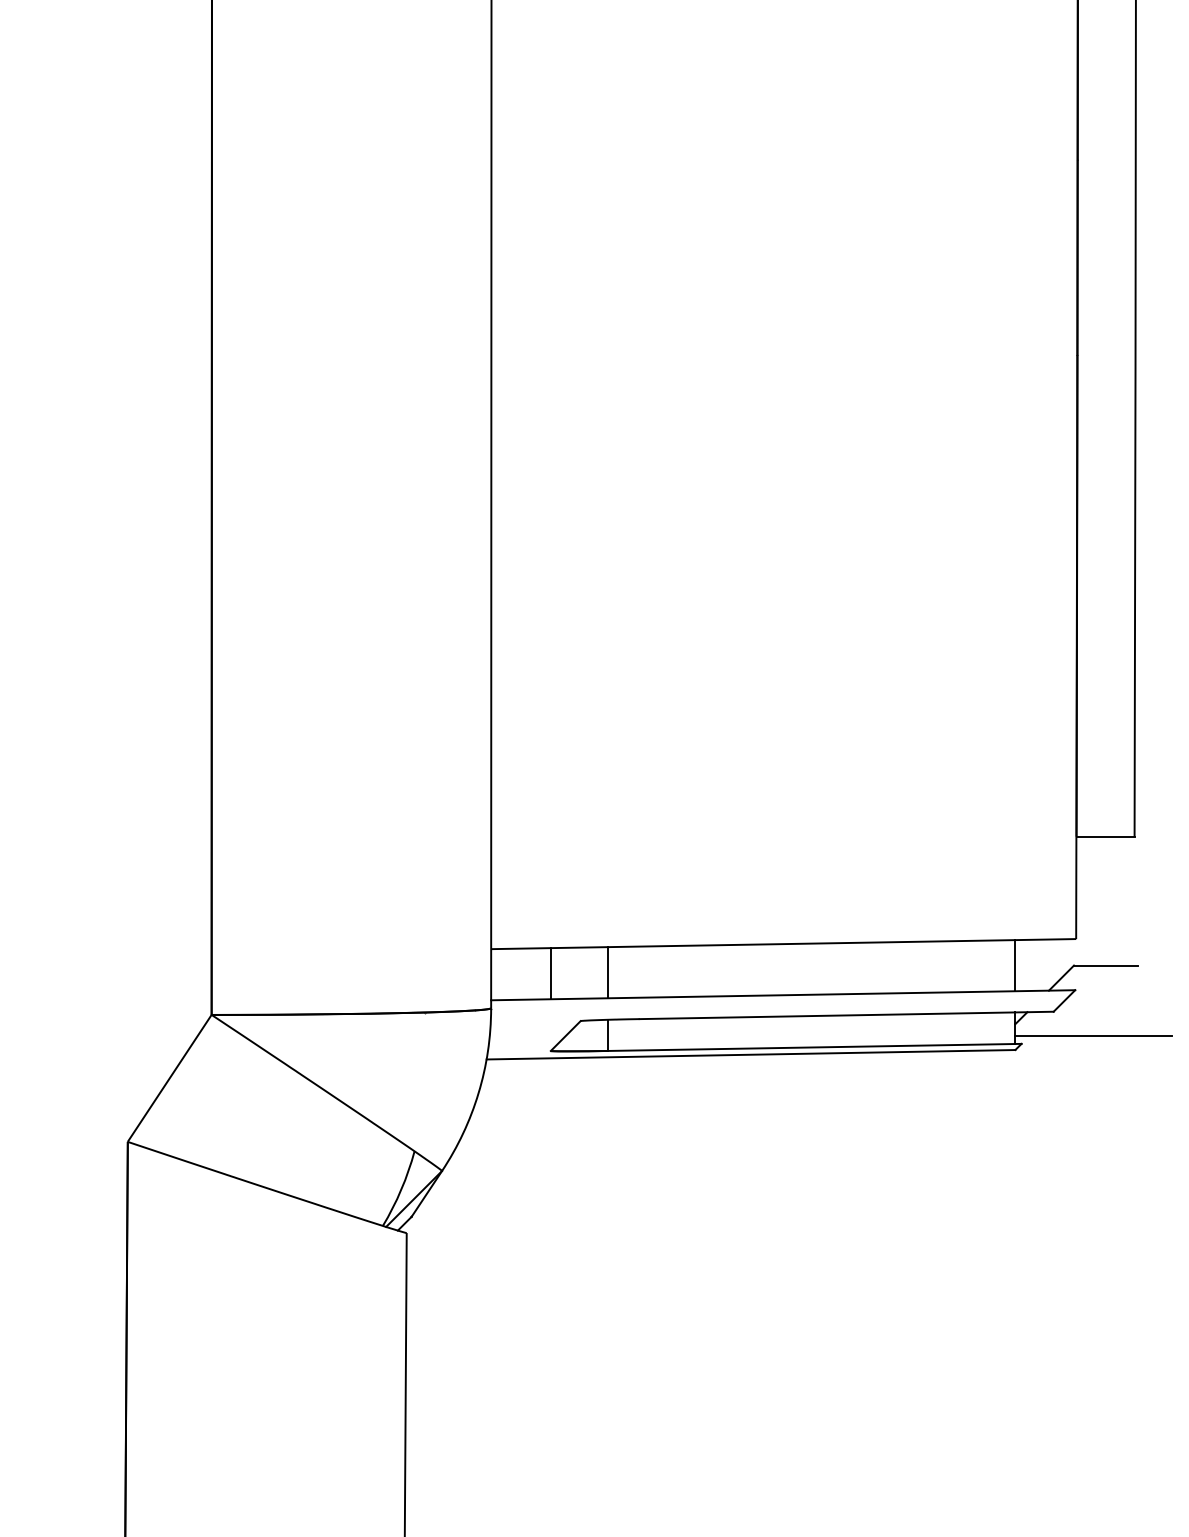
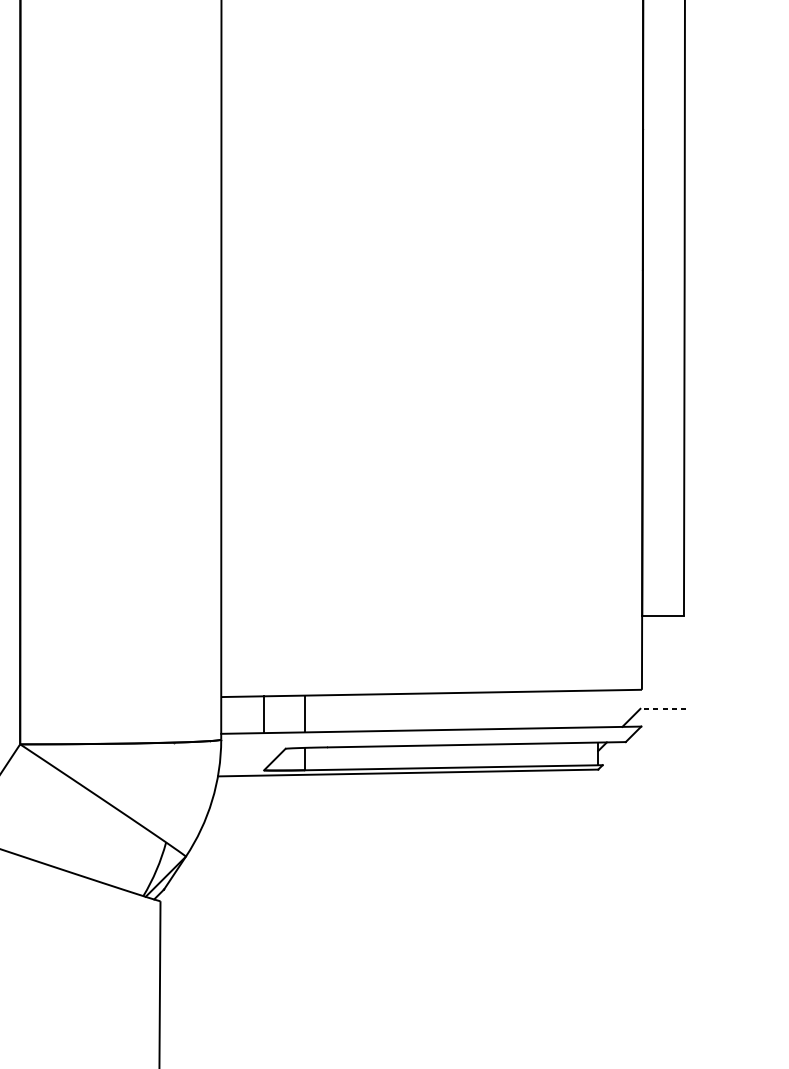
line: (1015, 965) -> (598, 708), removed
line: (1105, 965) -> (663, 708), solid -> dashed
line: (1093, 1036) -> (654, 759), removed

